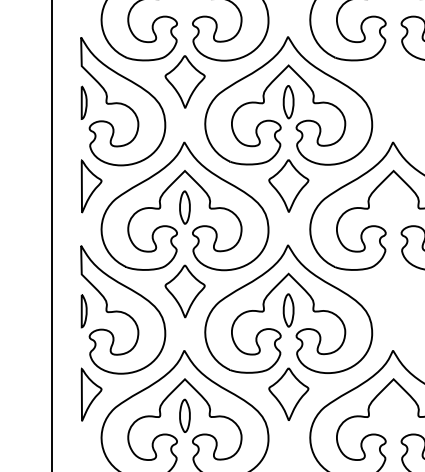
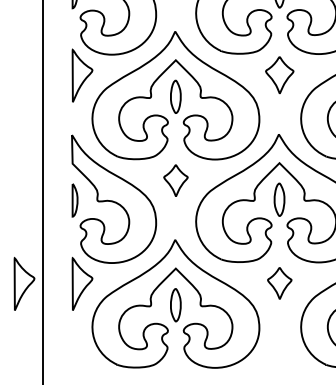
part: (288, 185) -> (279, 74), size x0.7
part: (184, 291) -> (175, 180), size x0.6
part: (288, 393) -> (279, 282), size x0.6
part: (33, 394) -> (24, 283), added

